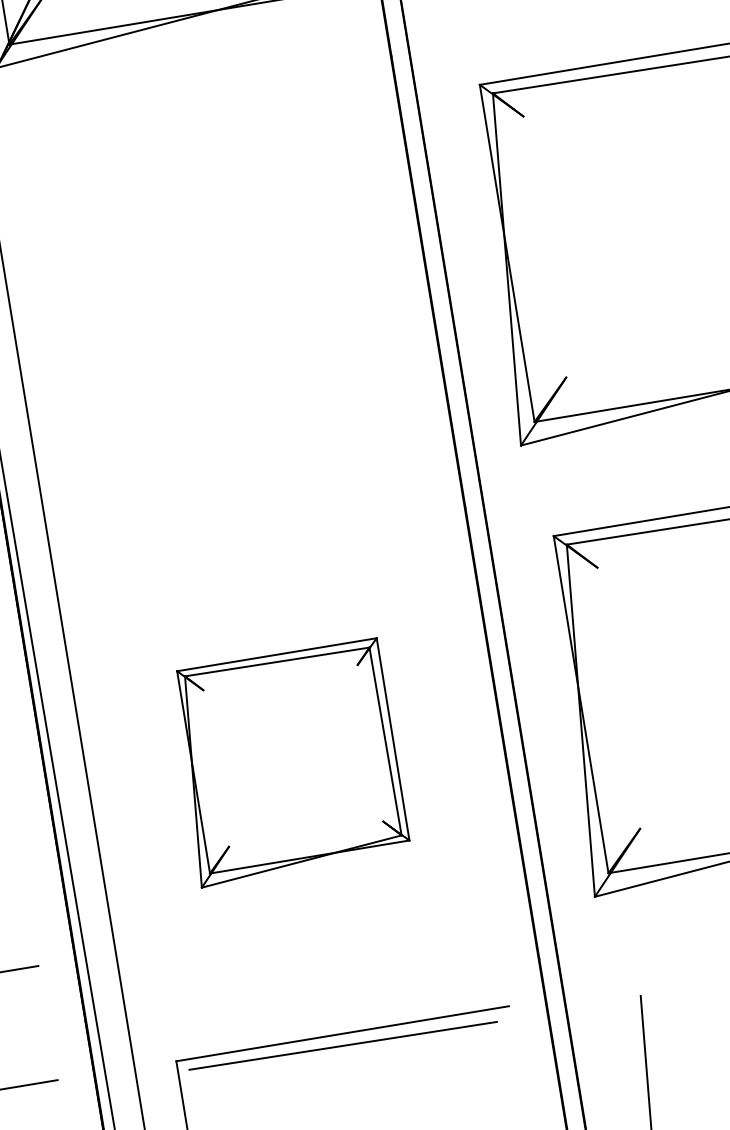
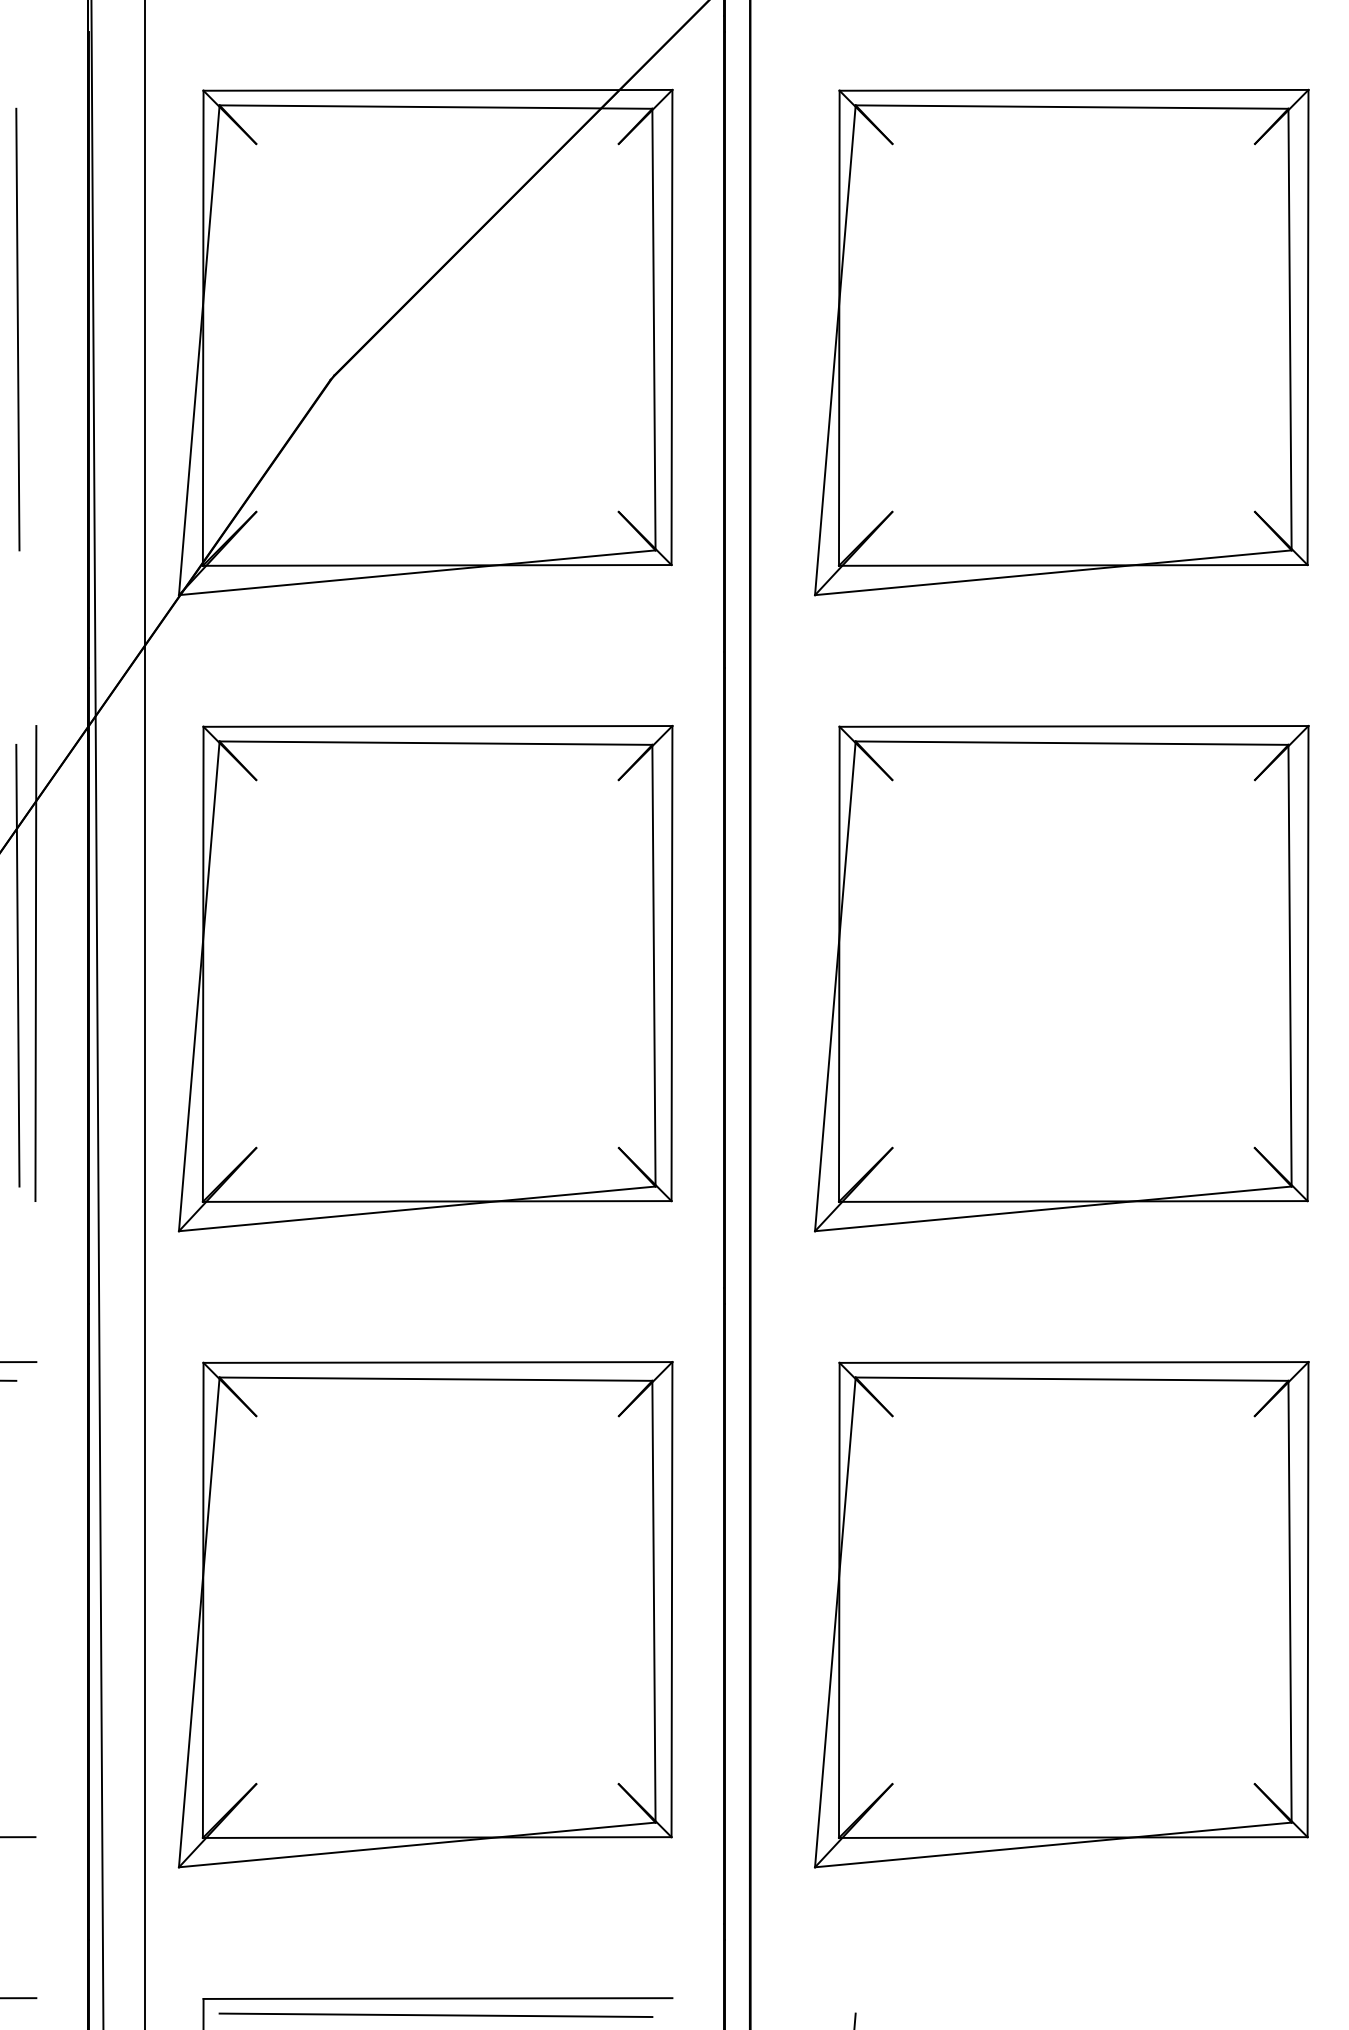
part: (215, 311) -> (425, 978), added
part: (289, 762) -> (425, 1614), size x1.67

